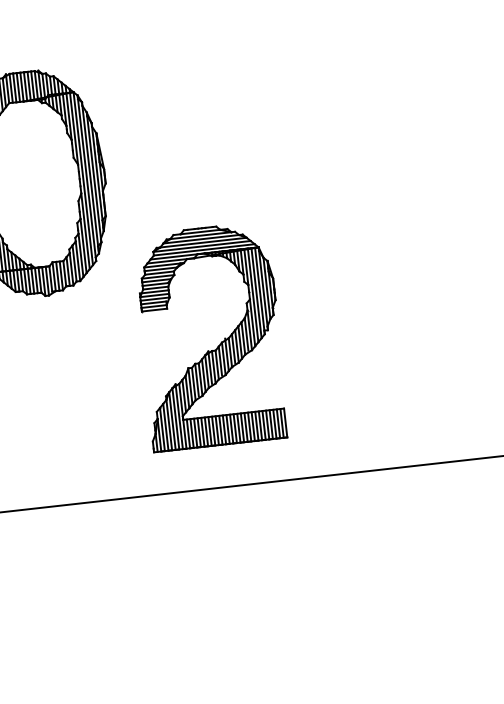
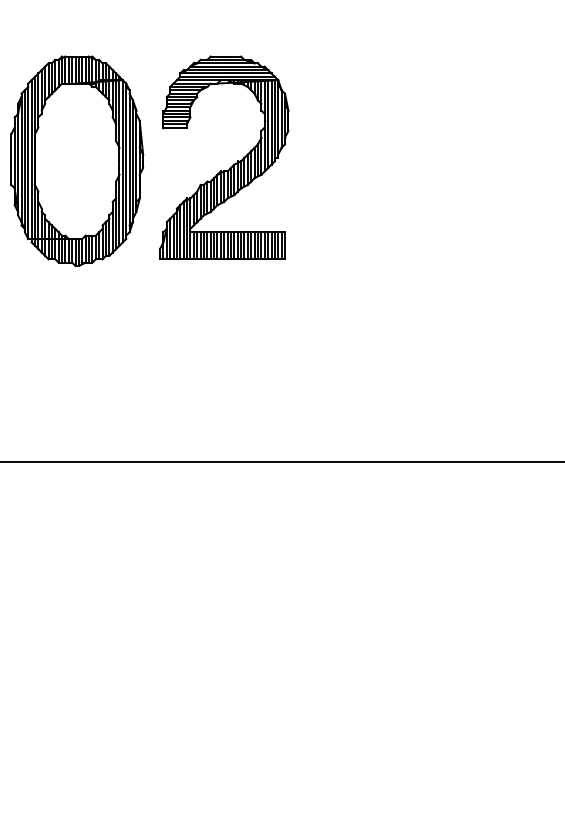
part: (220, 343) -> (232, 165), moved

